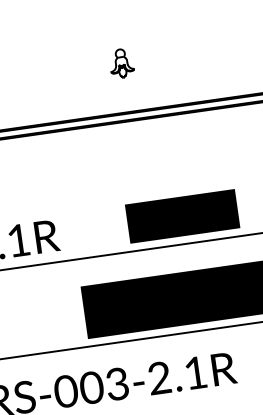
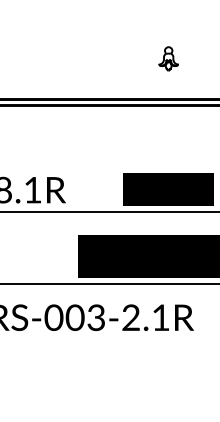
part: (121, 63) -> (168, 58), moved

